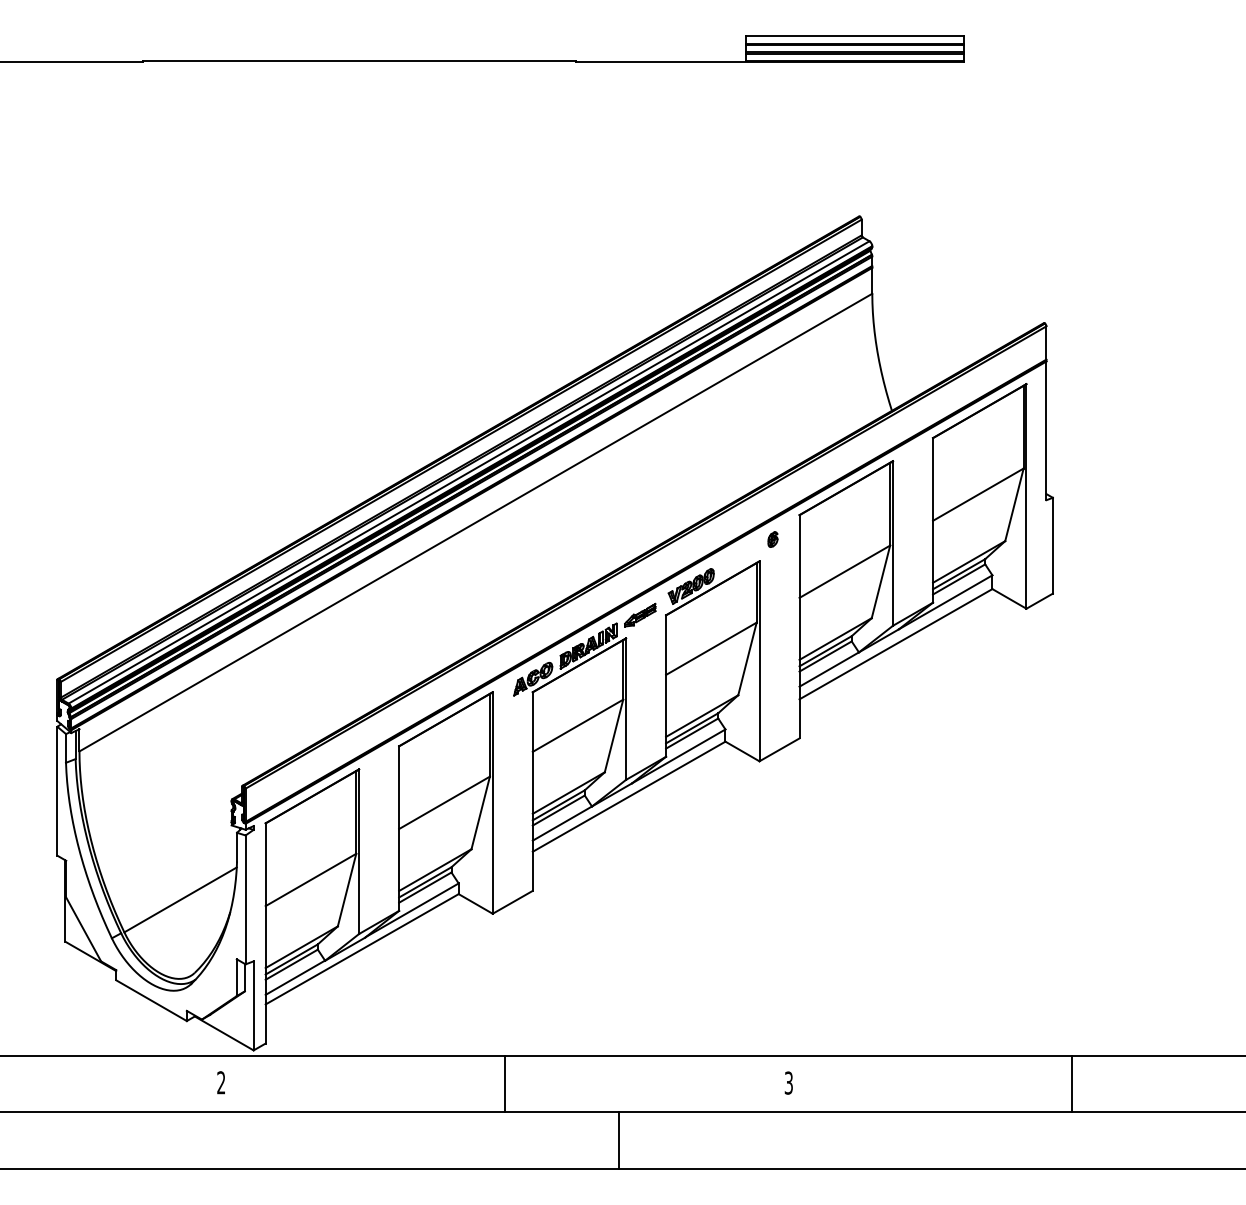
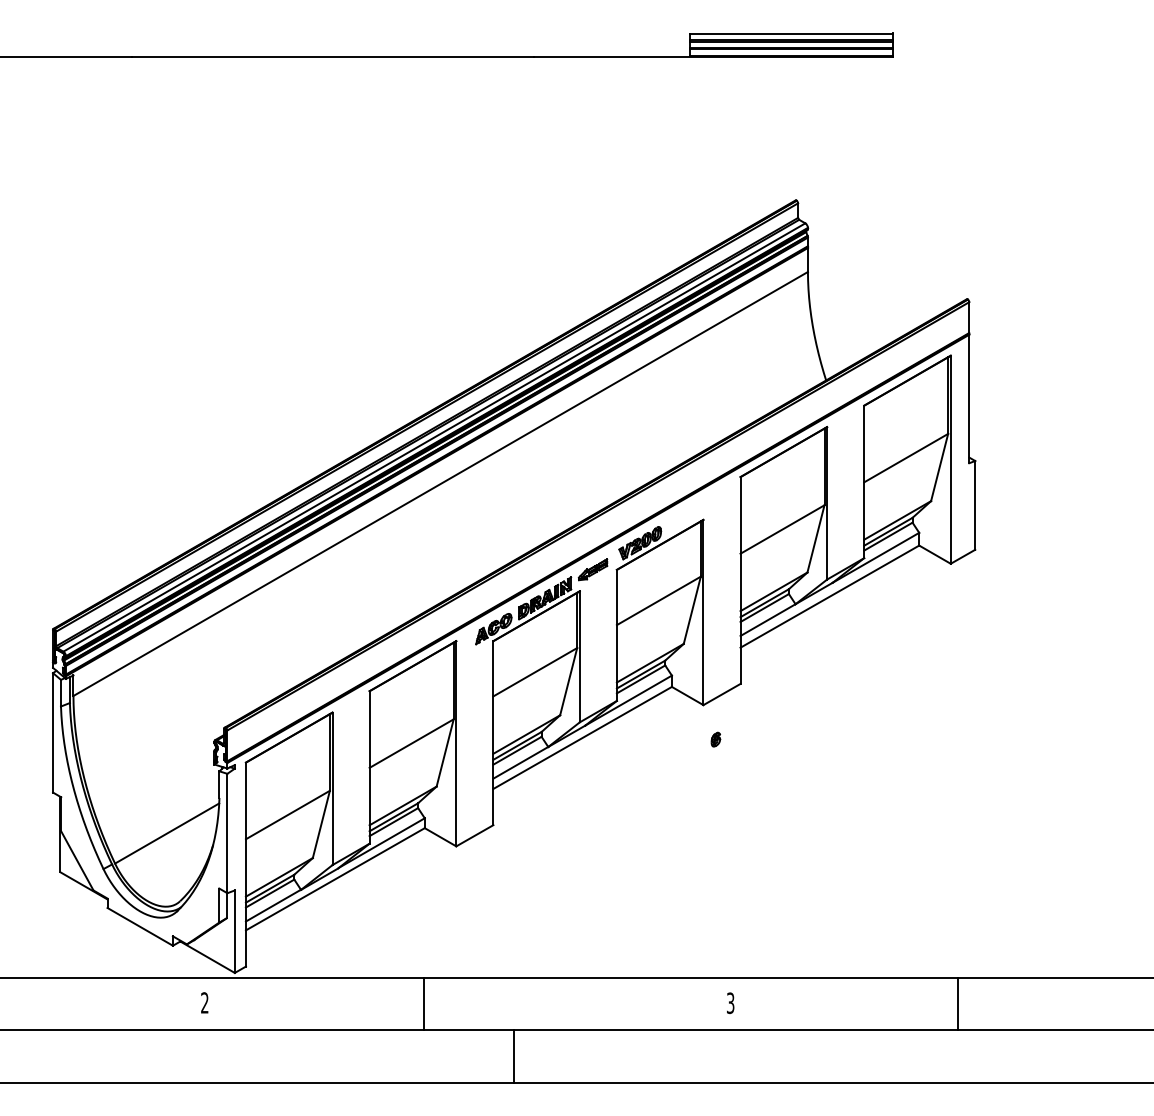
part: (772, 539) -> (715, 739), moved
line: (505, 1083) -> (424, 1003), moved
line: (1071, 1083) -> (958, 1003), moved
line: (618, 1140) -> (513, 1056), moved

